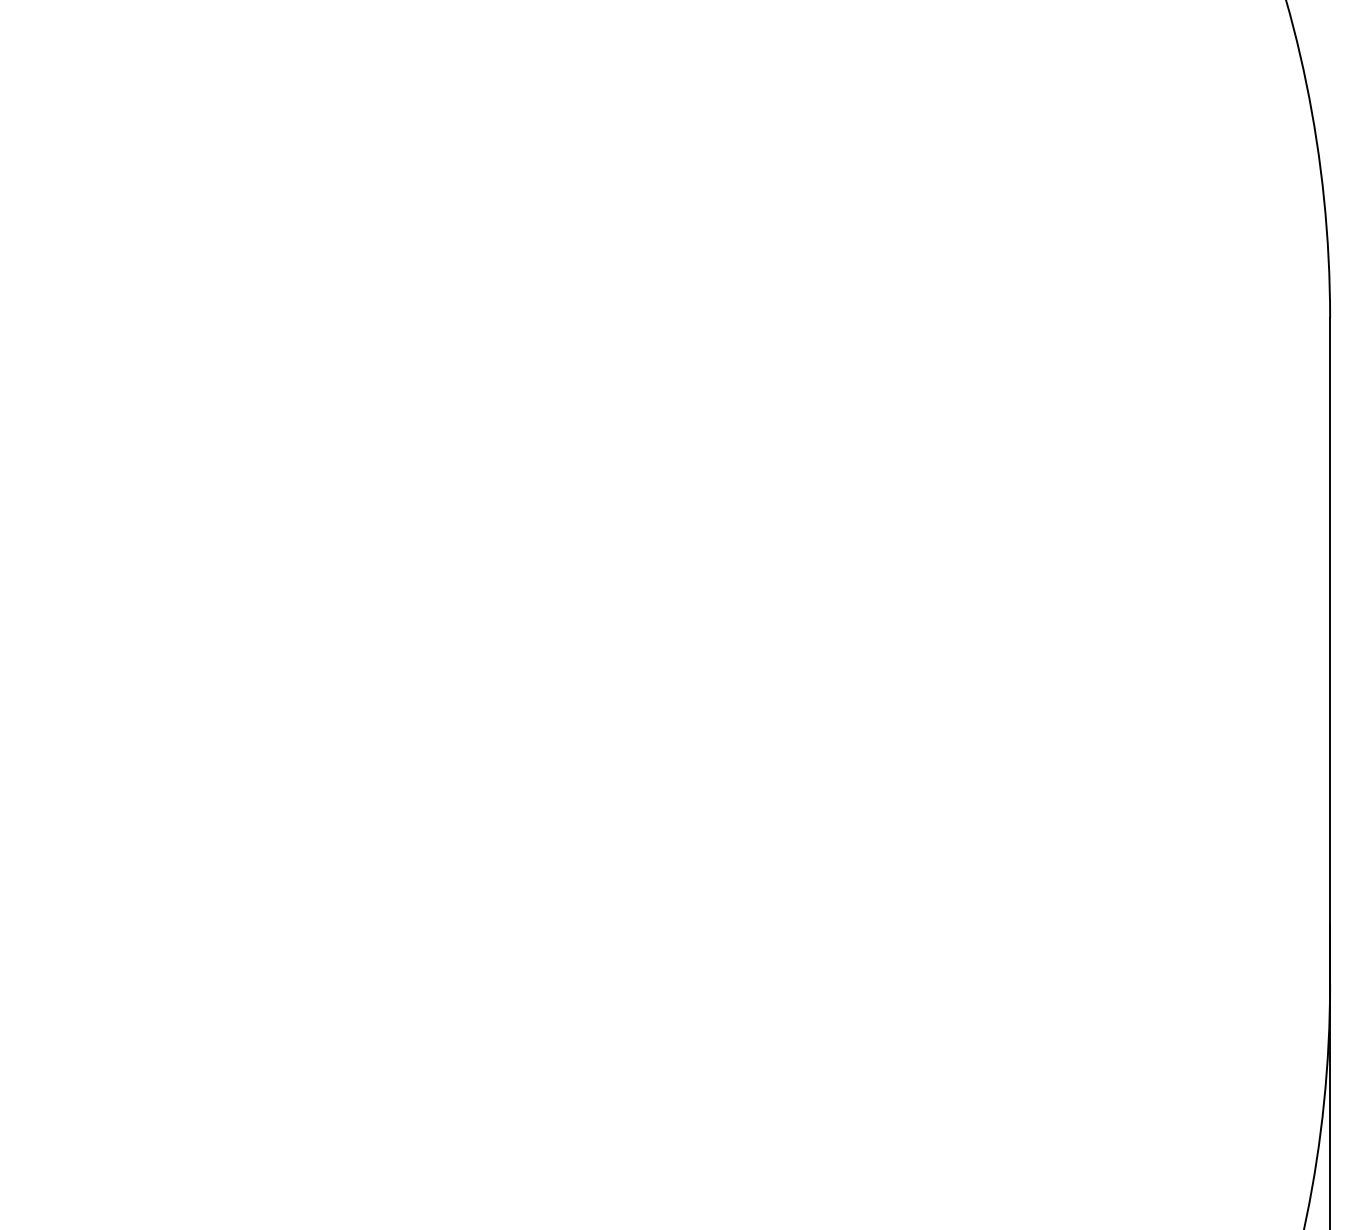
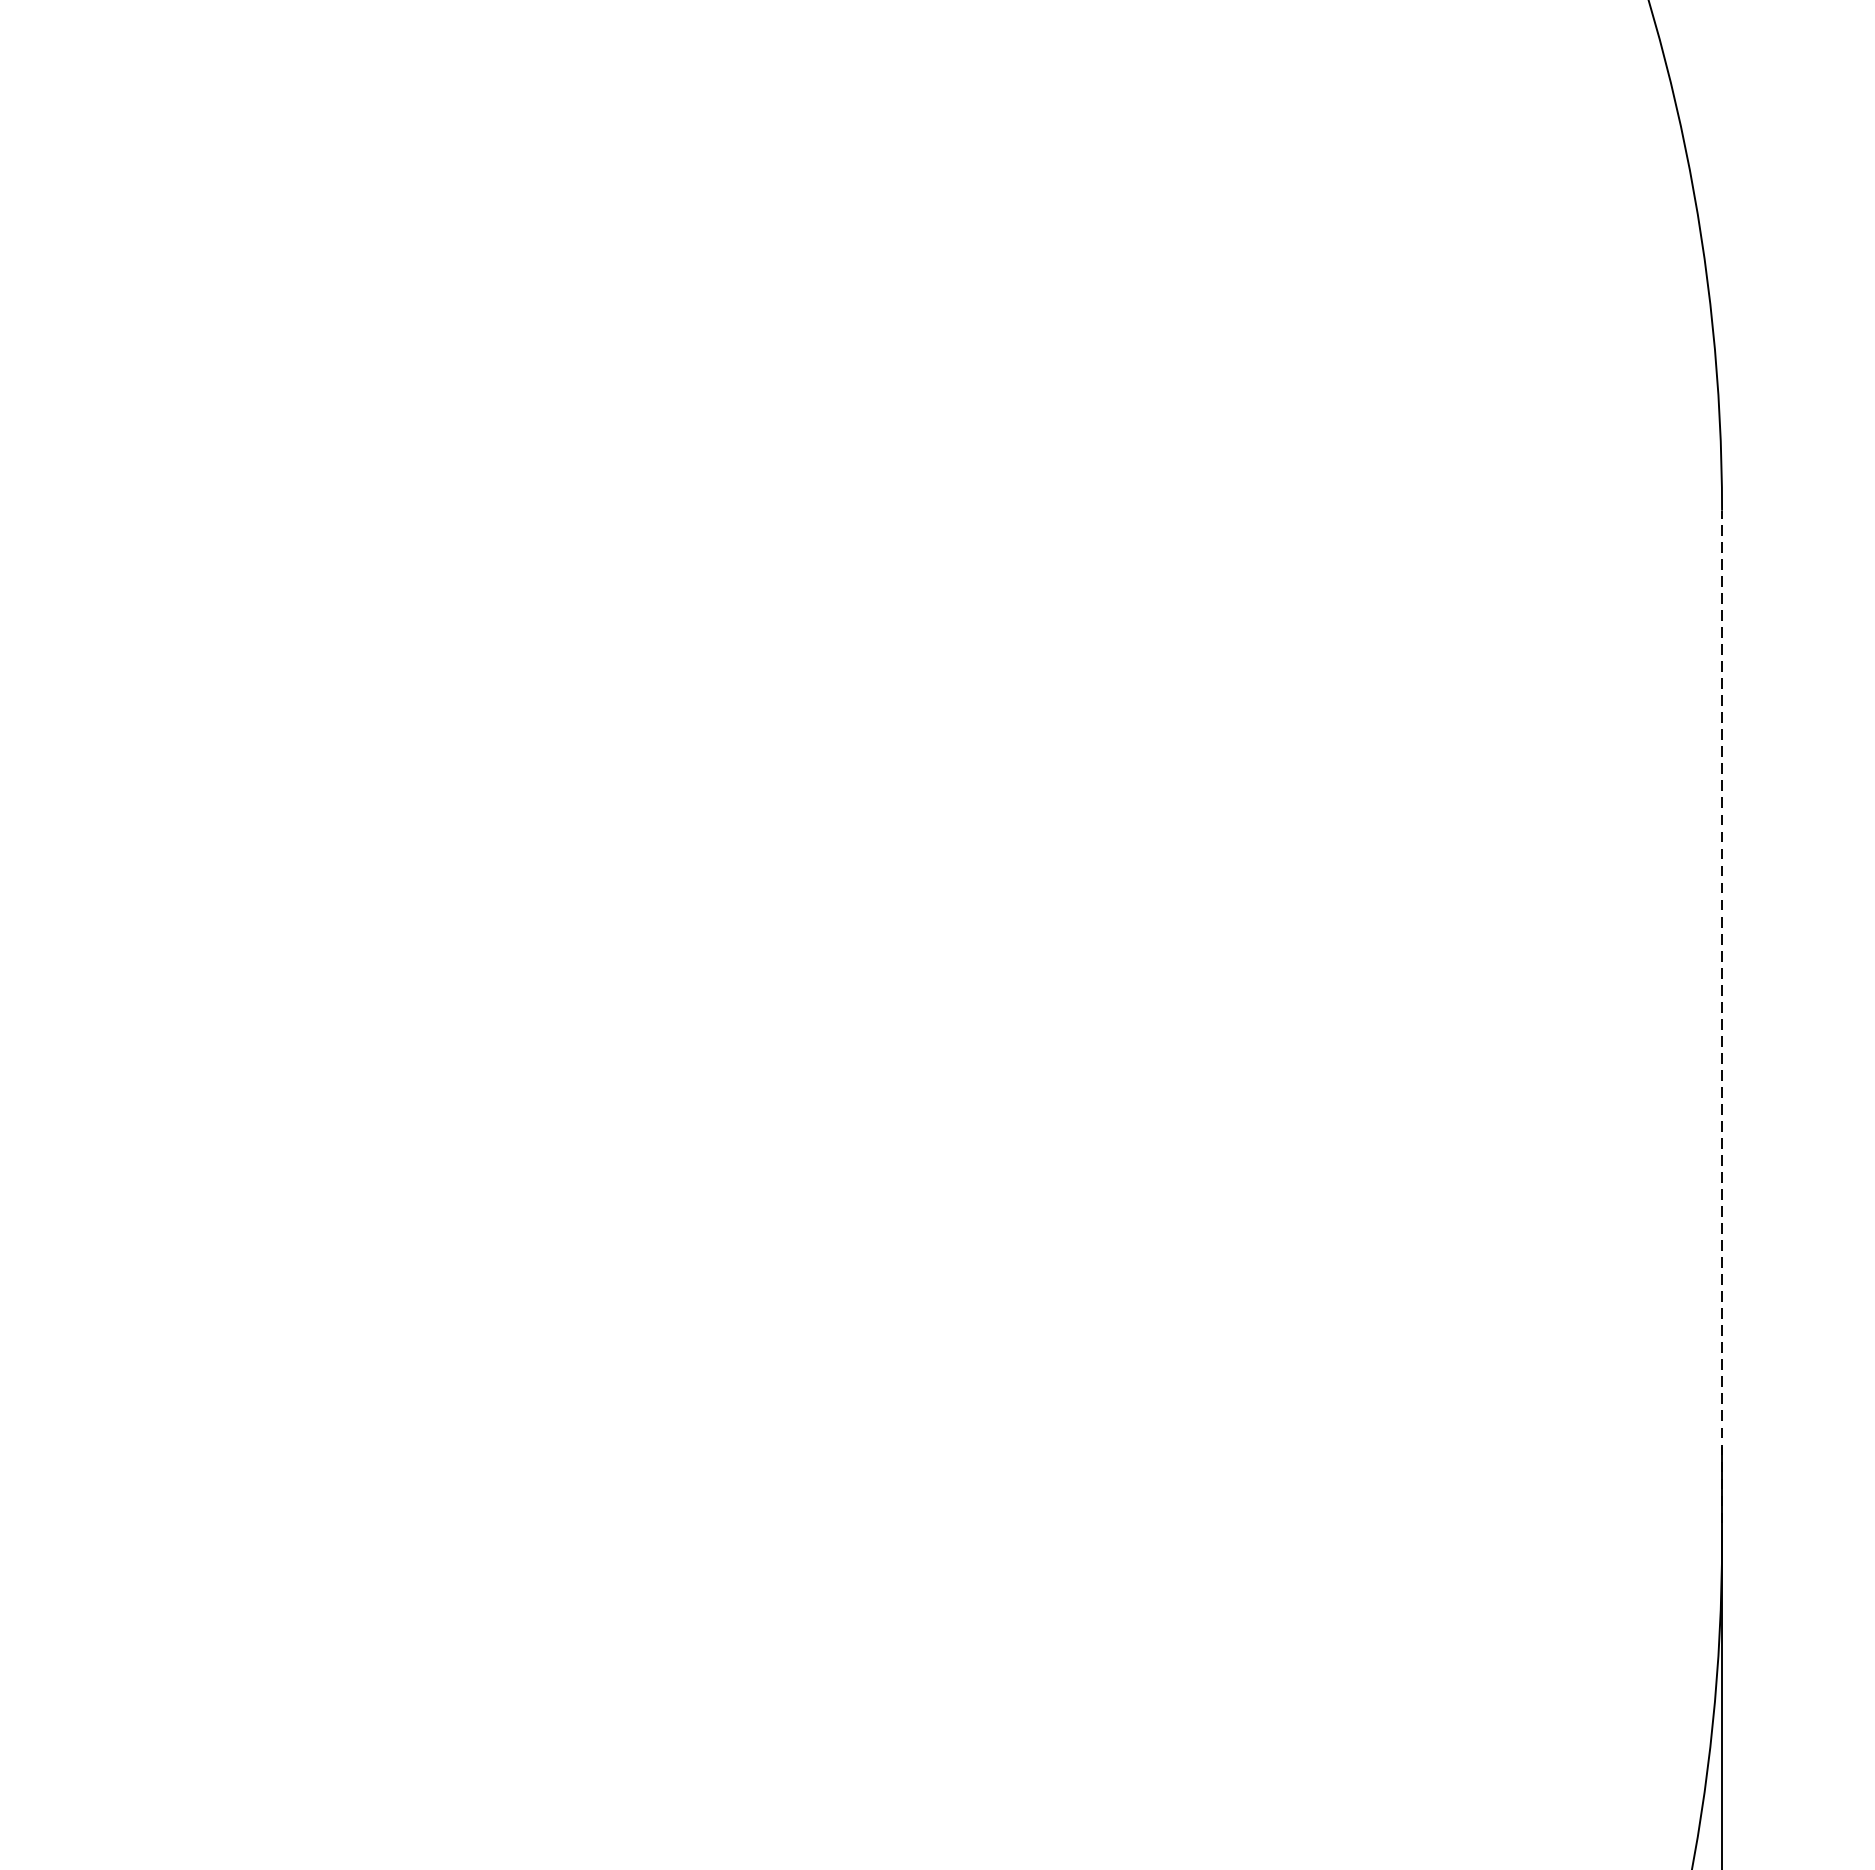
line: (1330, 650) -> (1722, 1025), solid -> dashed

